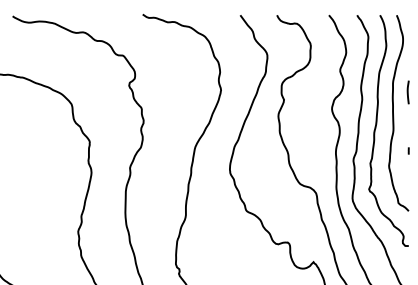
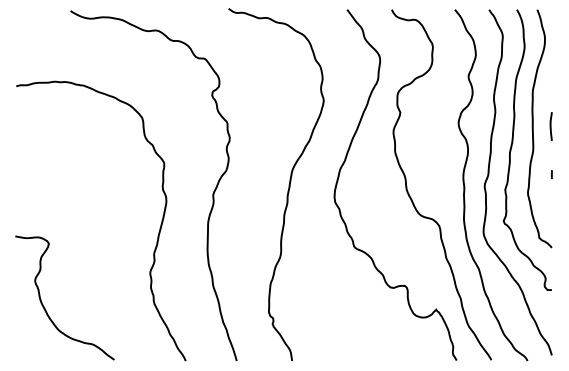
line: (407, 92) -> (550, 126), moved

